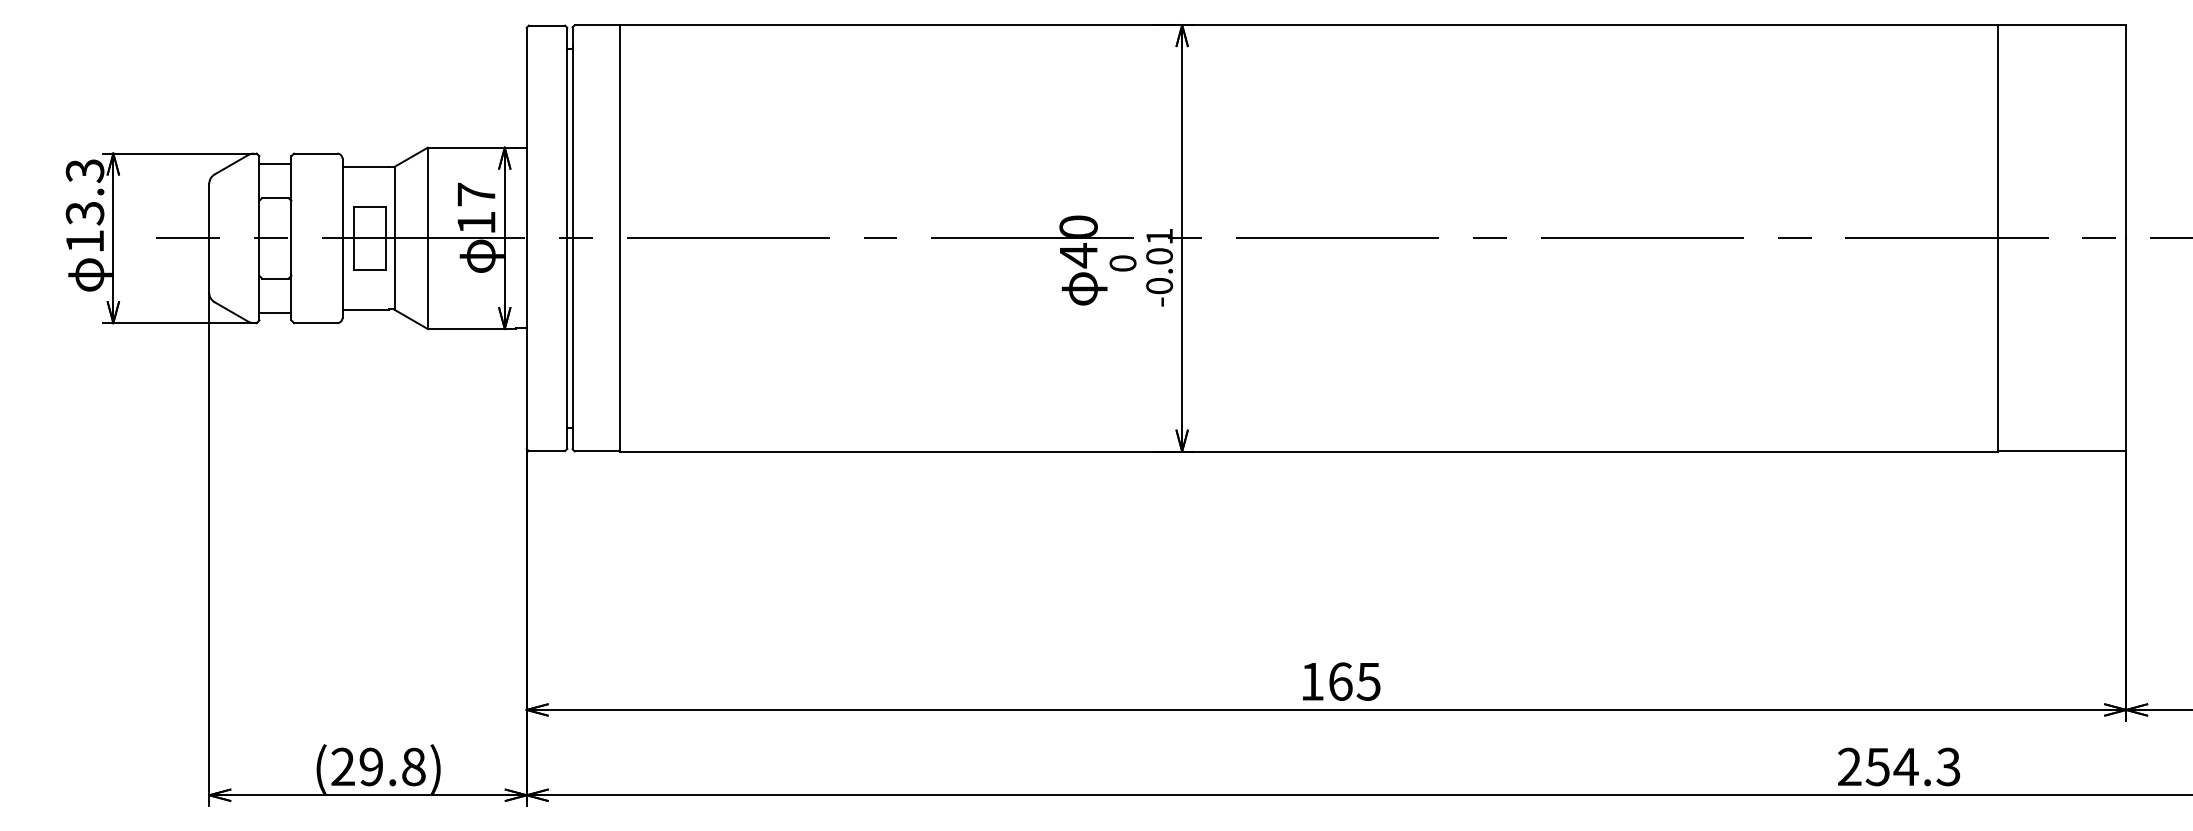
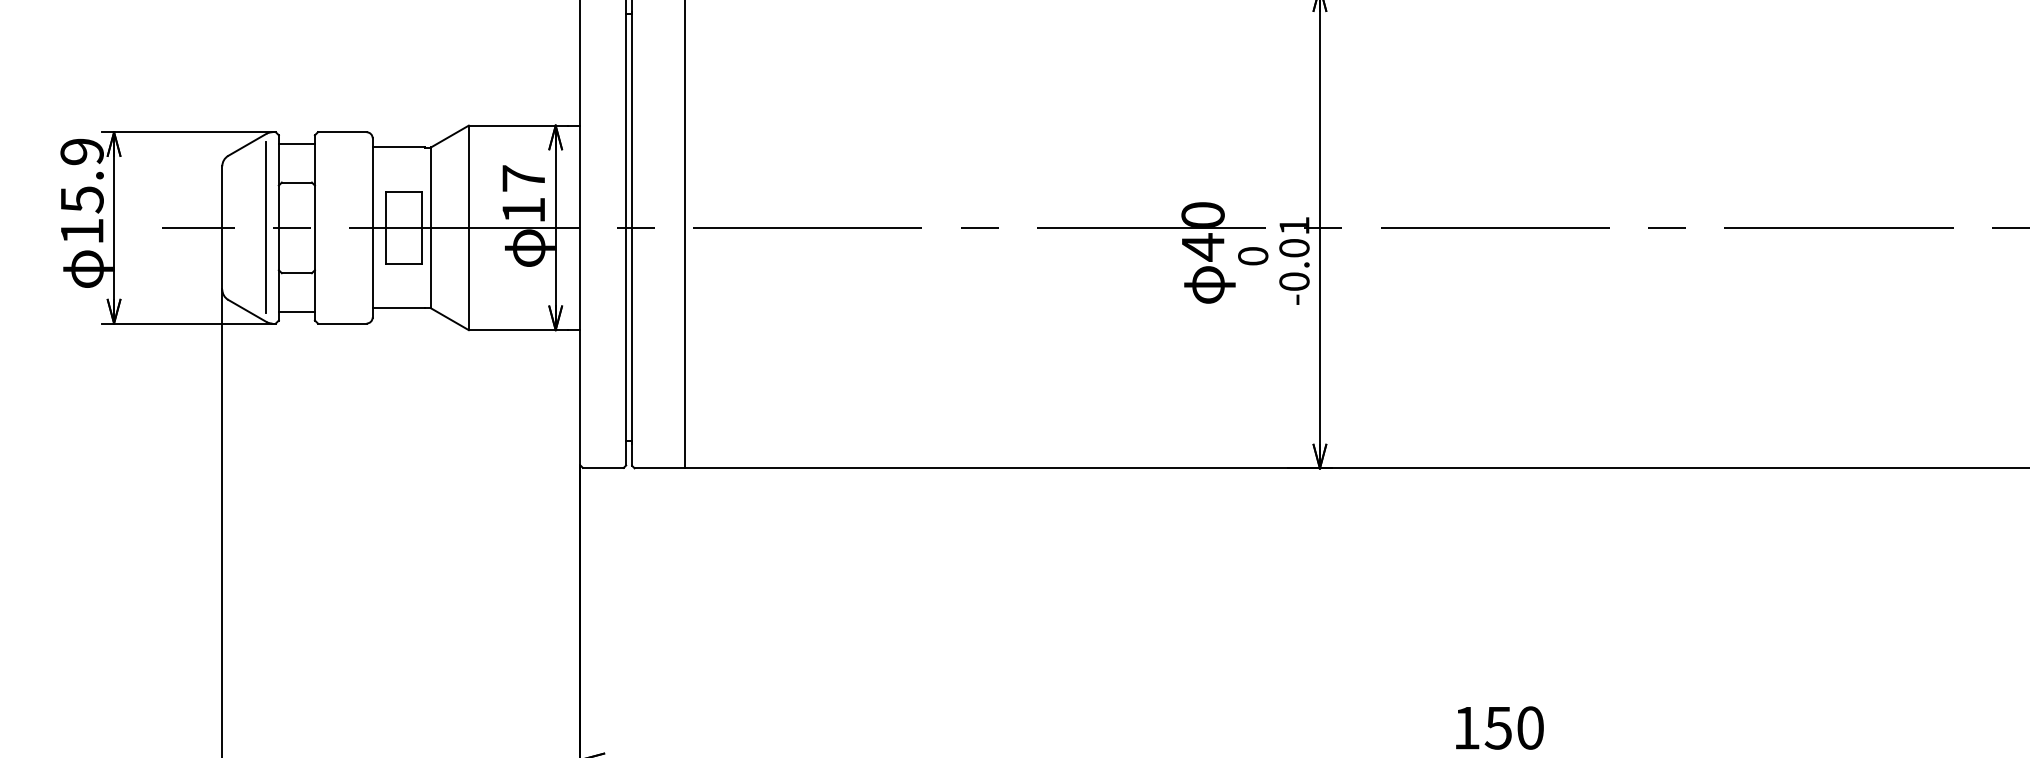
text: (84, 192) -> (81, 176), 13.3 -> 15.9
line: (248, 238) -> (266, 228), added
text: (1354, 681) -> (1514, 727), 165 -> 150

